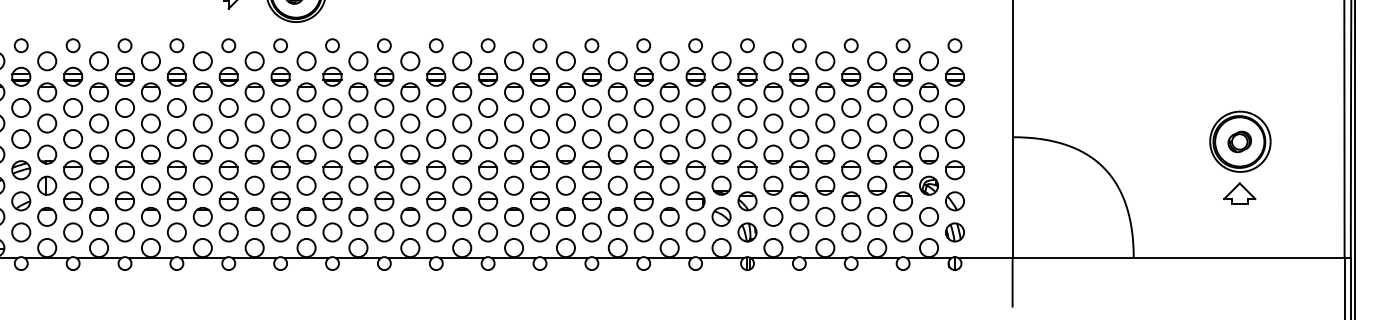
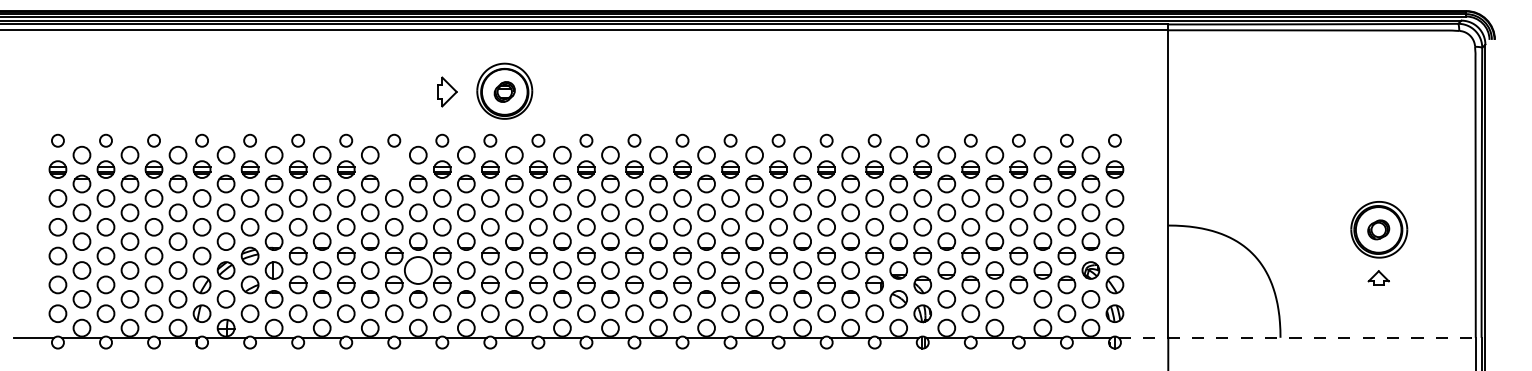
part: (177, 76) -> (394, 169), removed
circle: (201, 185) -> (417, 270), size x1.6
part: (1239, 193) -> (1378, 277), size x0.7
circle: (850, 232) -> (1018, 313), removed
line: (1155, 258) -> (1300, 337), solid -> dashed

